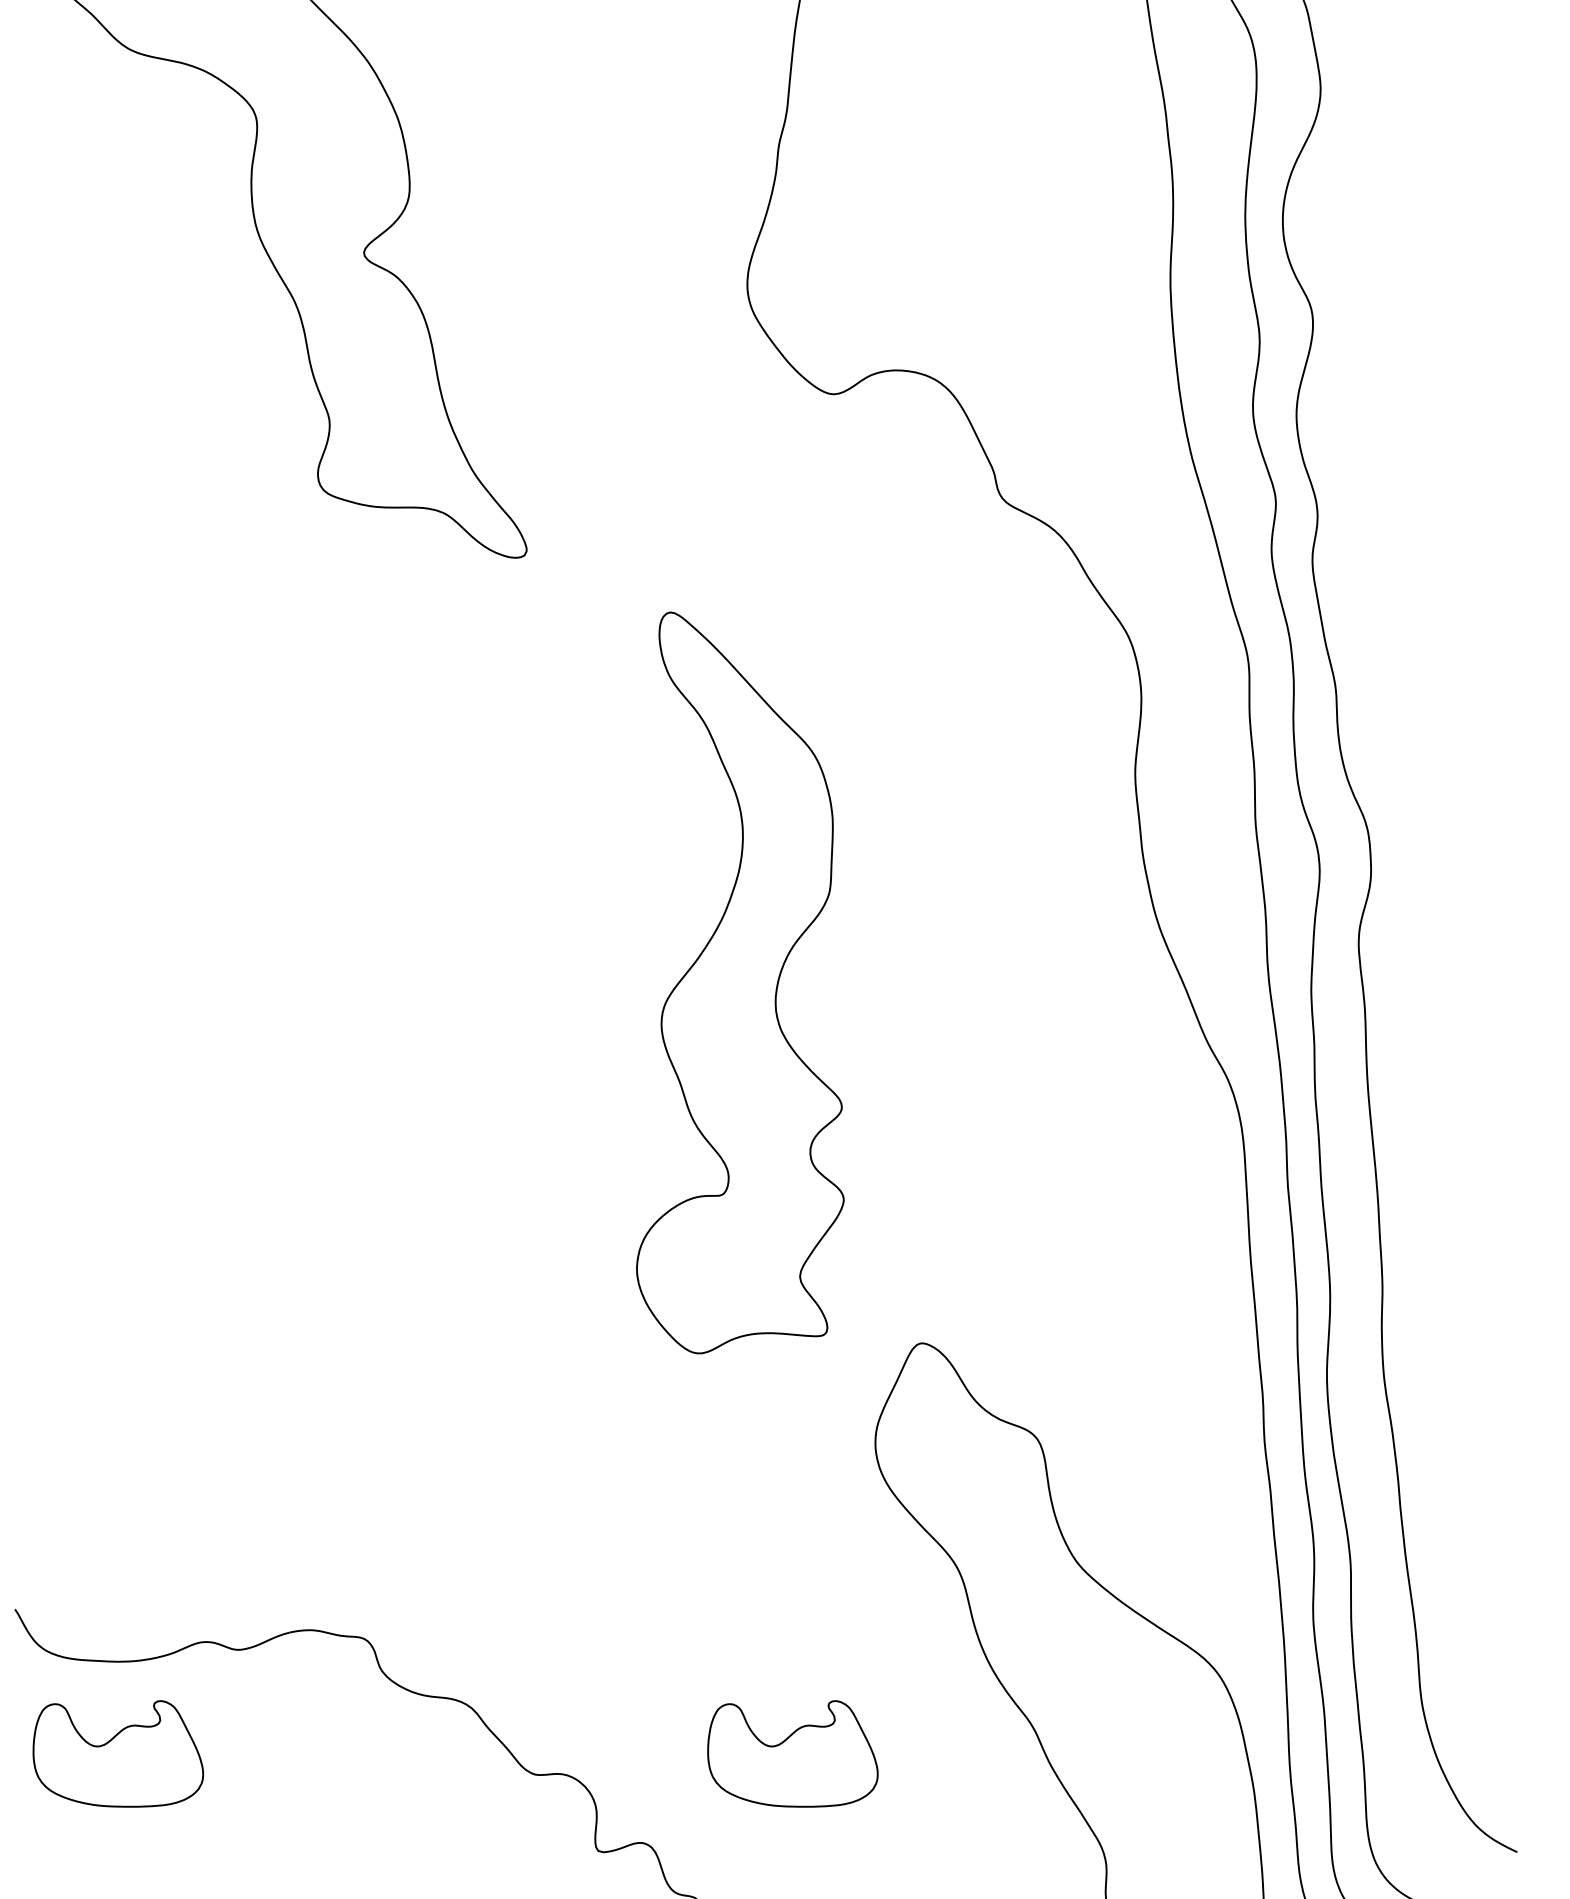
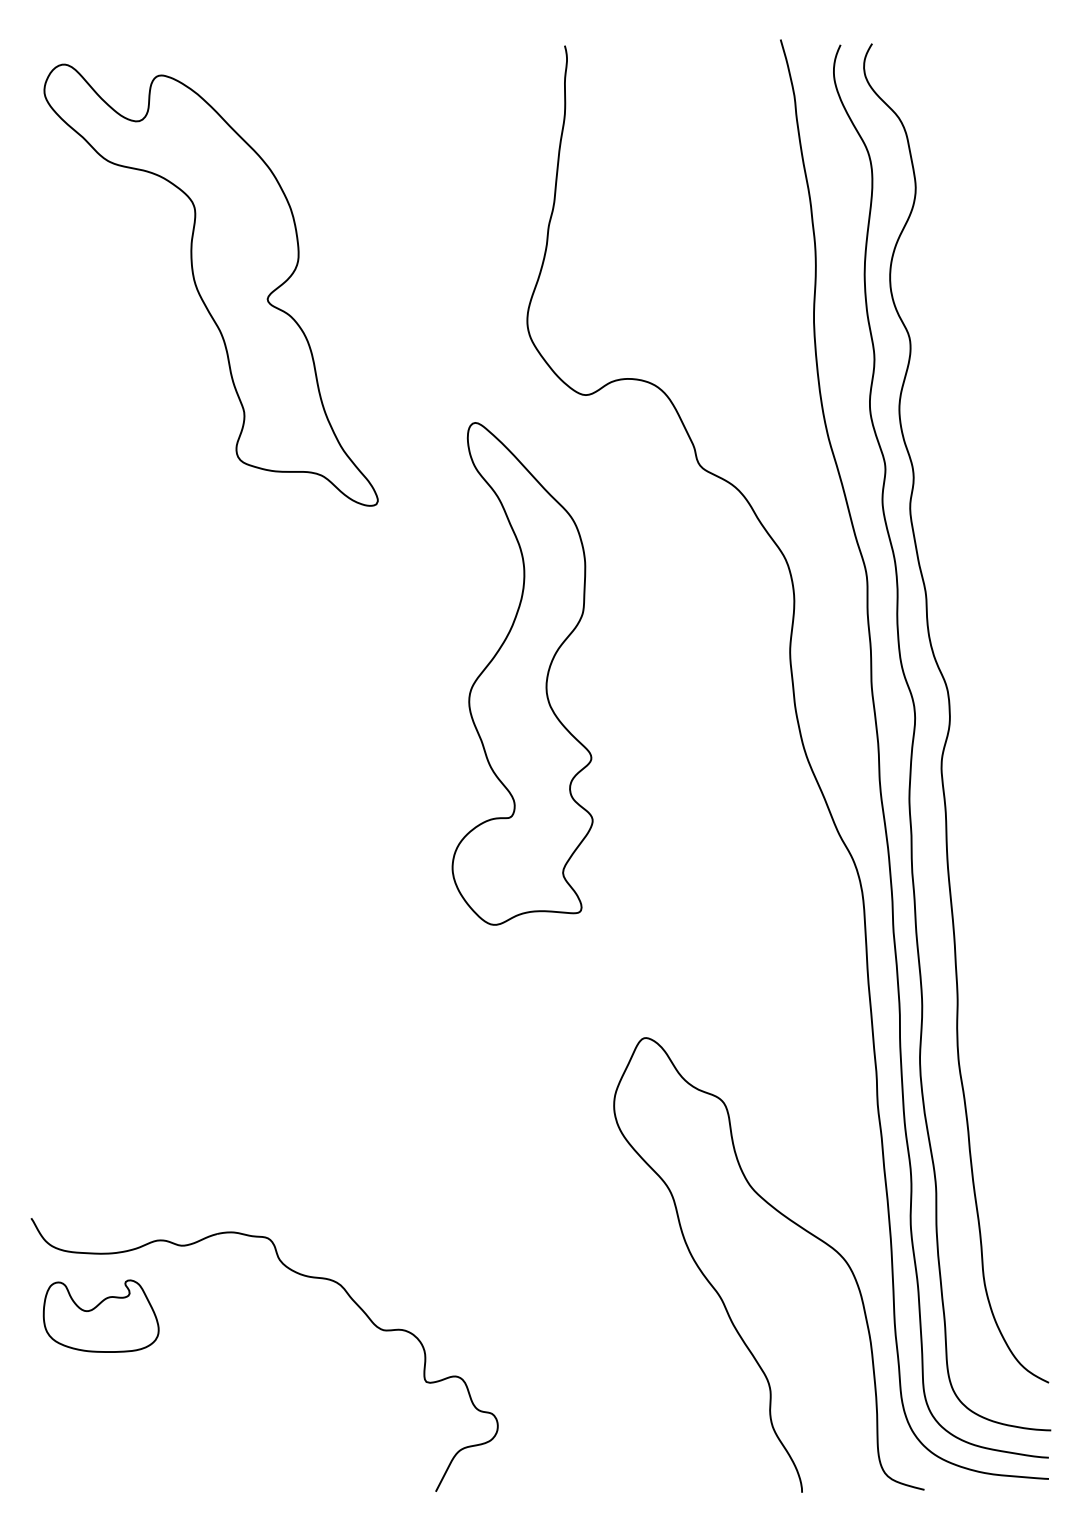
part: (740, 982) -> (522, 673), moved
part: (791, 1752) -> (557, 1315), removed

